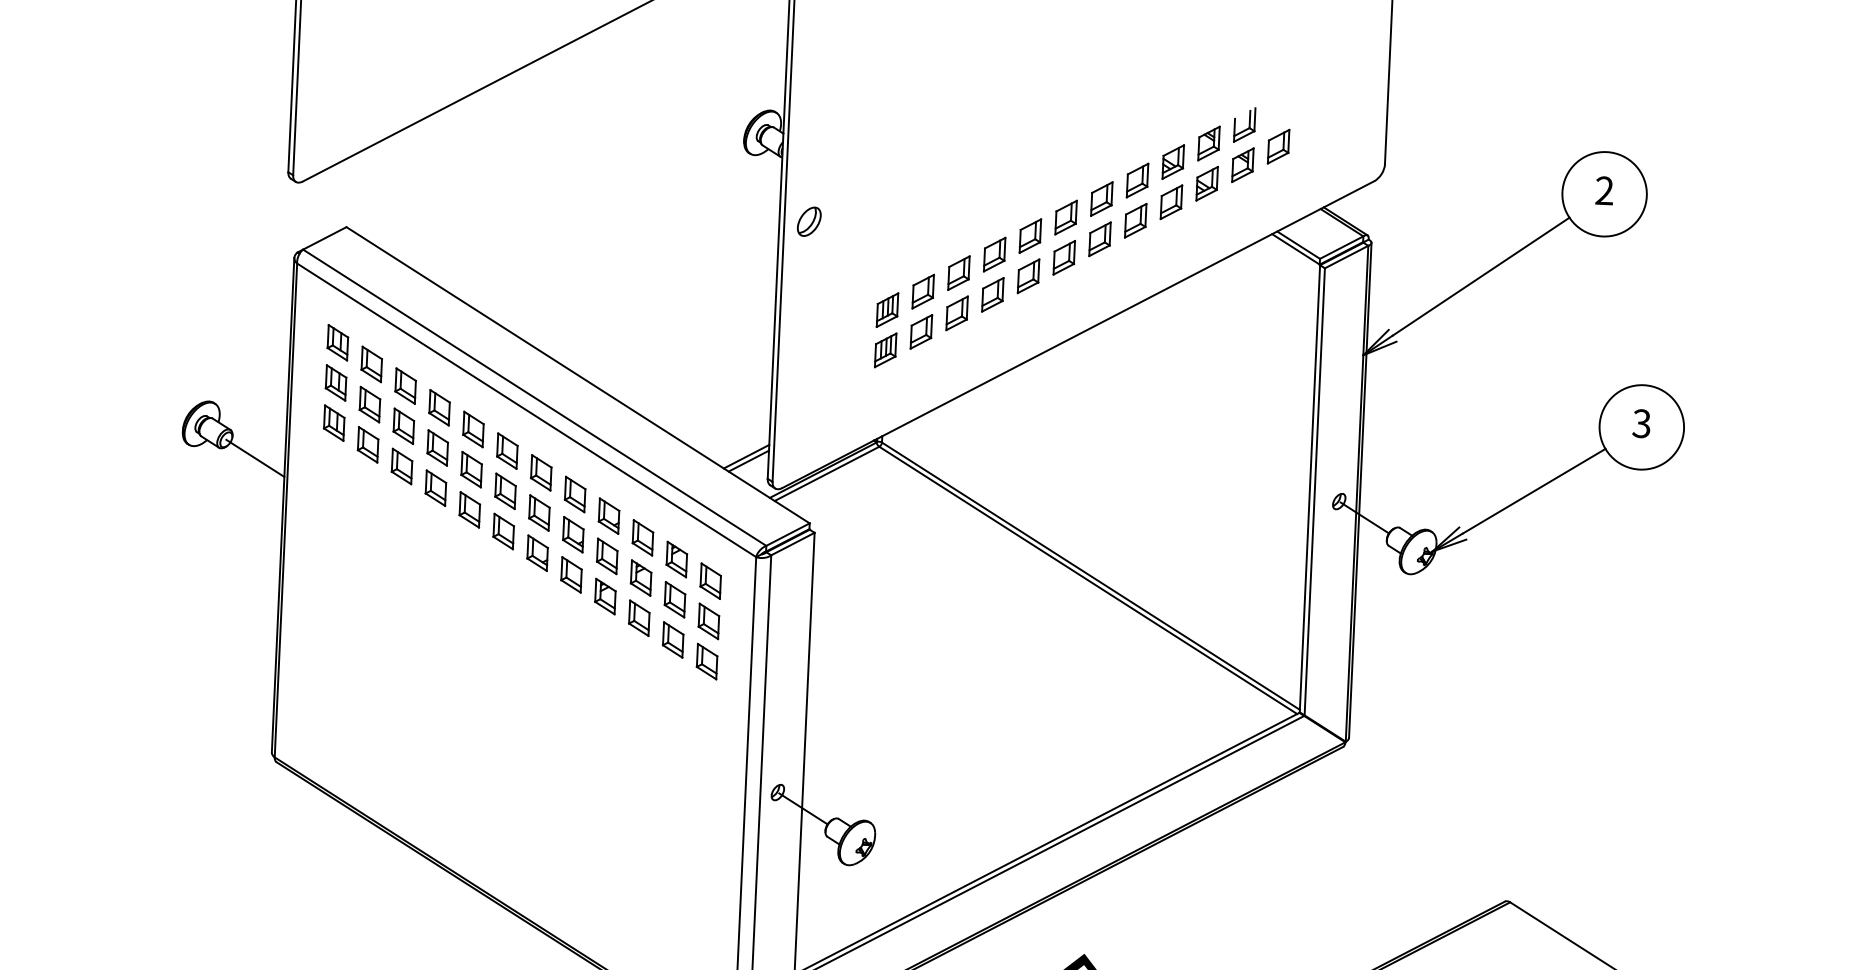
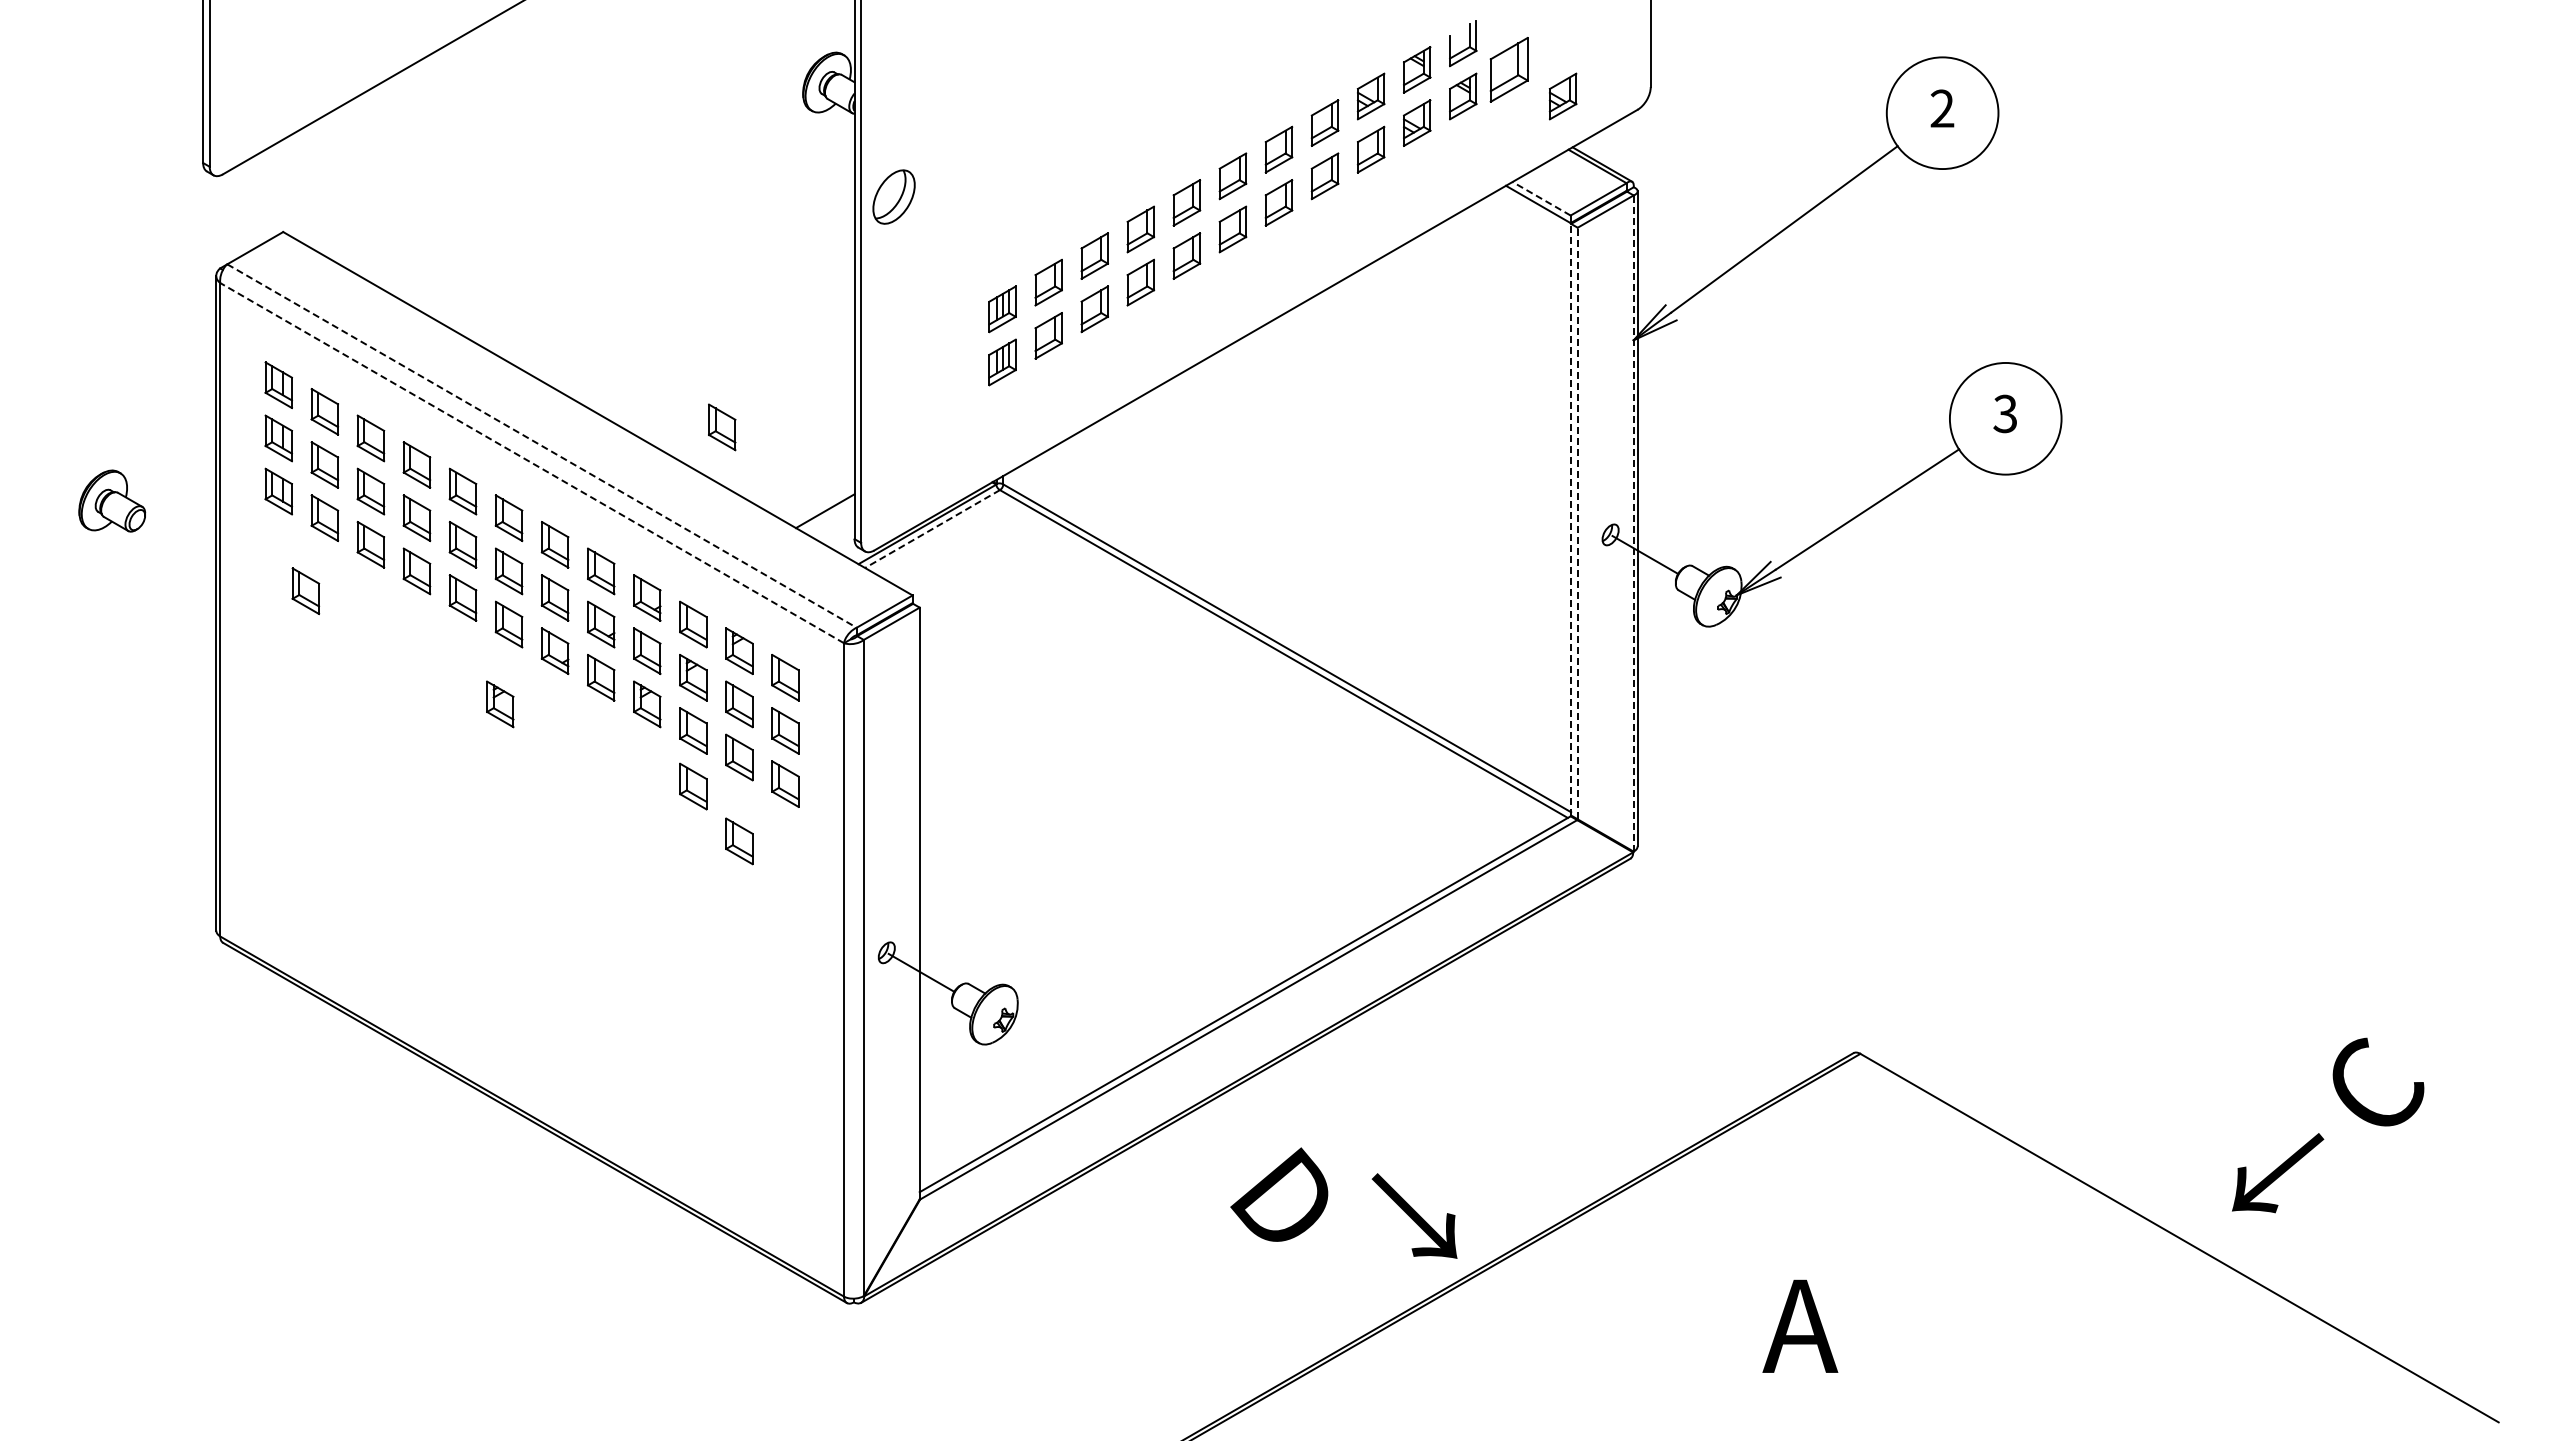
part: (1278, 146) -> (1509, 69), size x1.4
part: (1317, 168) -> (1562, 96), added
part: (808, 221) -> (893, 197), size x1.4
line: (1298, 244) -> (1541, 198), solid -> dashed
part: (671, 389) -> (722, 427), added
line: (535, 398) -> (542, 446), solid -> dashed
line: (526, 409) -> (531, 462), solid -> dashed
line: (255, 458) -> (176, 542), removed
line: (748, 460) -> (828, 516), removed
line: (826, 474) -> (932, 529), solid -> dashed
line: (1310, 488) -> (1571, 519), solid -> dashed
line: (1314, 491) -> (1577, 523), solid -> dashed
line: (1356, 493) -> (1633, 523), solid -> dashed
part: (351, 498) -> (305, 590), added
part: (494, 591) -> (500, 704), added
part: (637, 660) -> (693, 786), added
part: (670, 703) -> (739, 841), added

